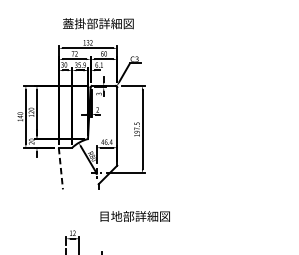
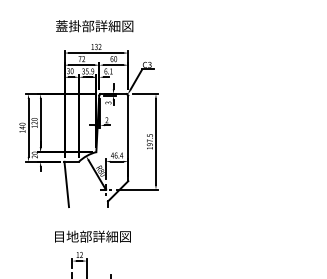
text: (98, 24) -> (94, 26), moved
line: (60, 168) -> (66, 184), dashed -> solid
text: (134, 216) -> (92, 236), moved

